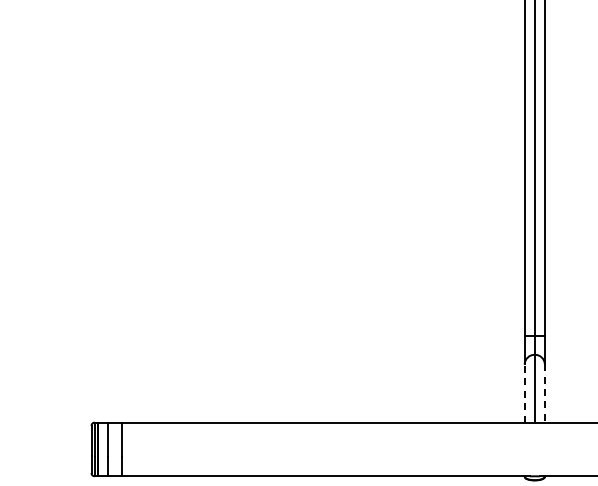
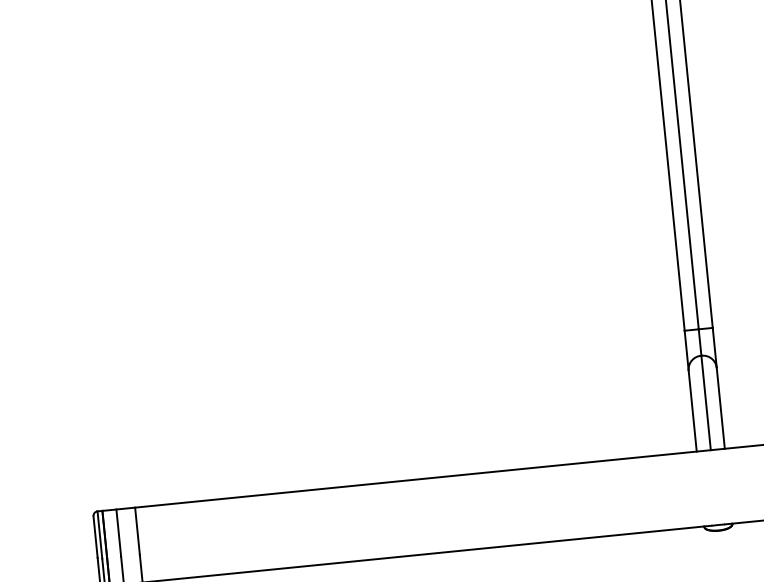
line: (524, 392) -> (692, 409), dashed -> solid
line: (544, 393) -> (720, 408), dashed -> solid

